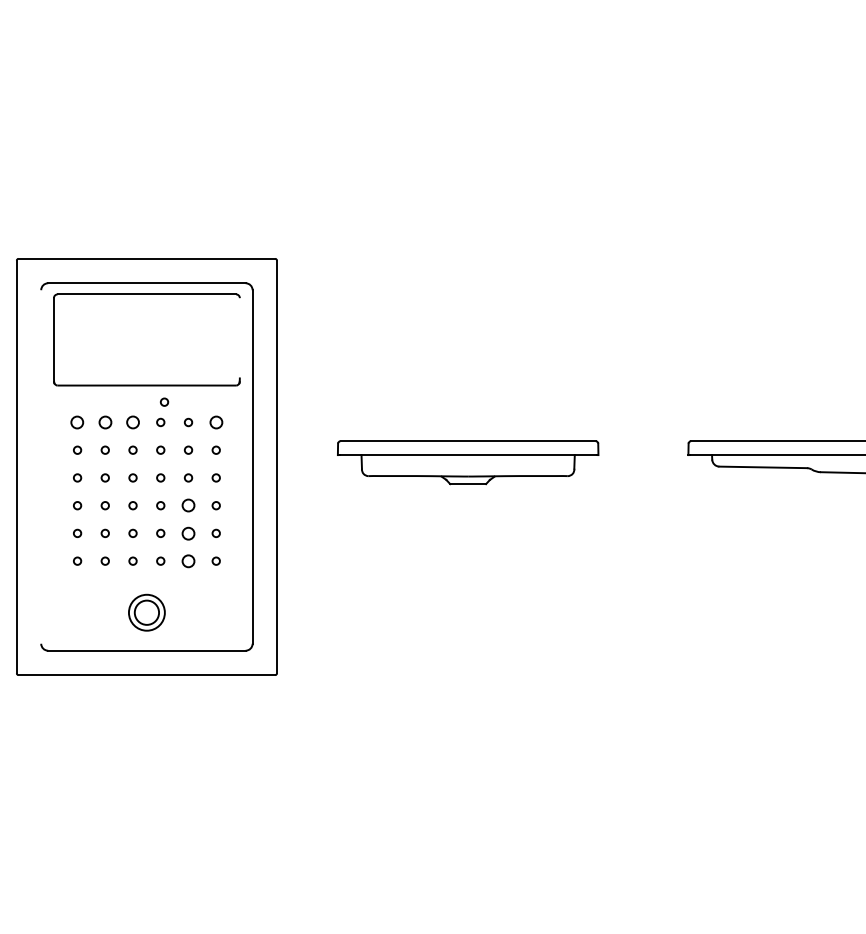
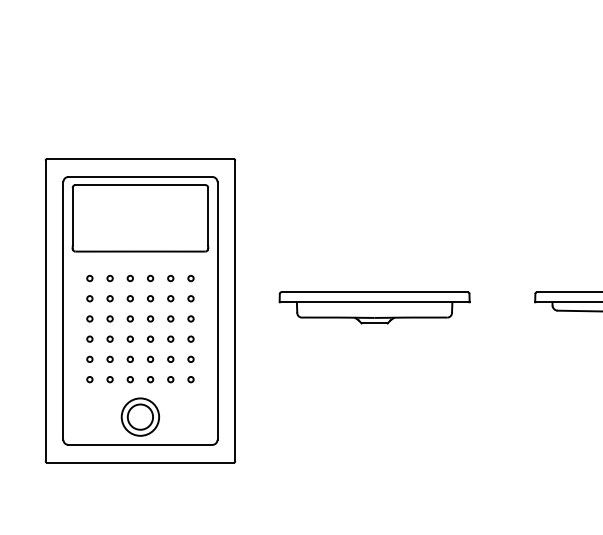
line: (239, 337) -> (207, 216), added
circle: (164, 401) -> (153, 263), removed
circle: (77, 422) -> (89, 278), size x0.62
circle: (104, 422) -> (109, 278), size x0.62
circle: (132, 422) -> (129, 278), size x0.62
circle: (215, 422) -> (190, 278), size x0.62
line: (41, 466) -> (63, 310), added
circle: (188, 505) -> (170, 339), size x0.62
circle: (188, 532) -> (170, 358), size x0.62
circle: (188, 560) -> (170, 379), size x0.62
part: (146, 612) -> (140, 417), size x1.43

